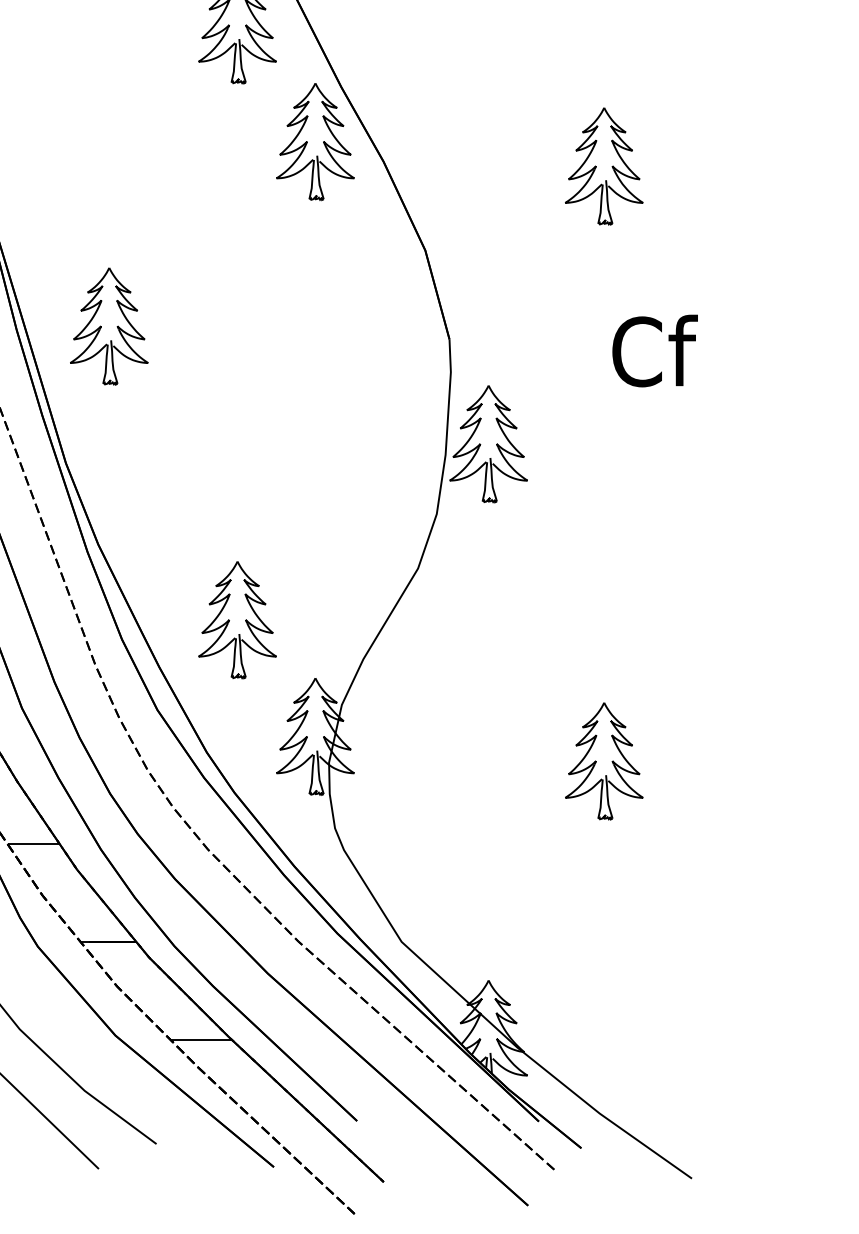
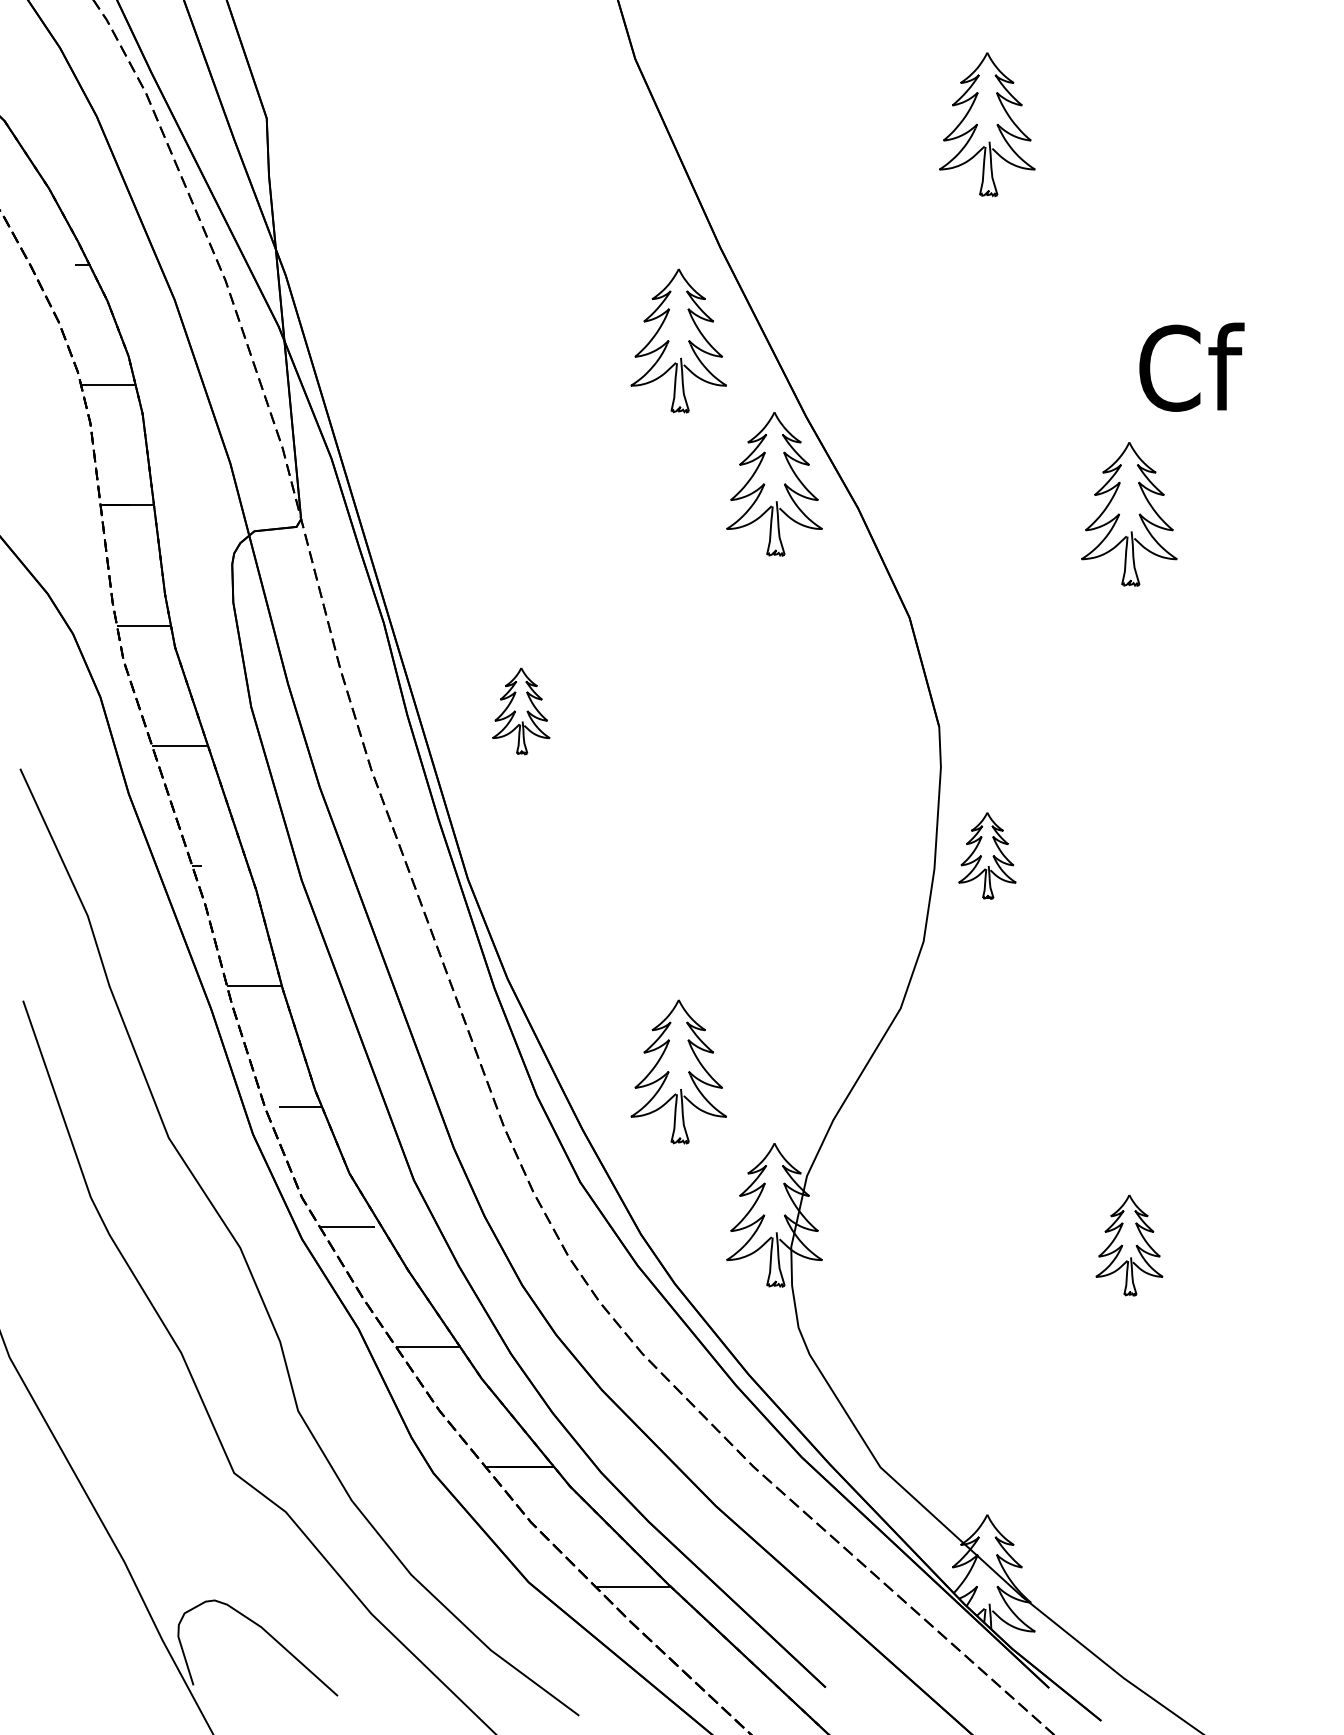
part: (109, 326) -> (521, 711), size x0.6
text: (654, 350) -> (1191, 366), moved
part: (488, 444) -> (987, 855), size x0.6
part: (604, 761) -> (1129, 1245), size x0.7

